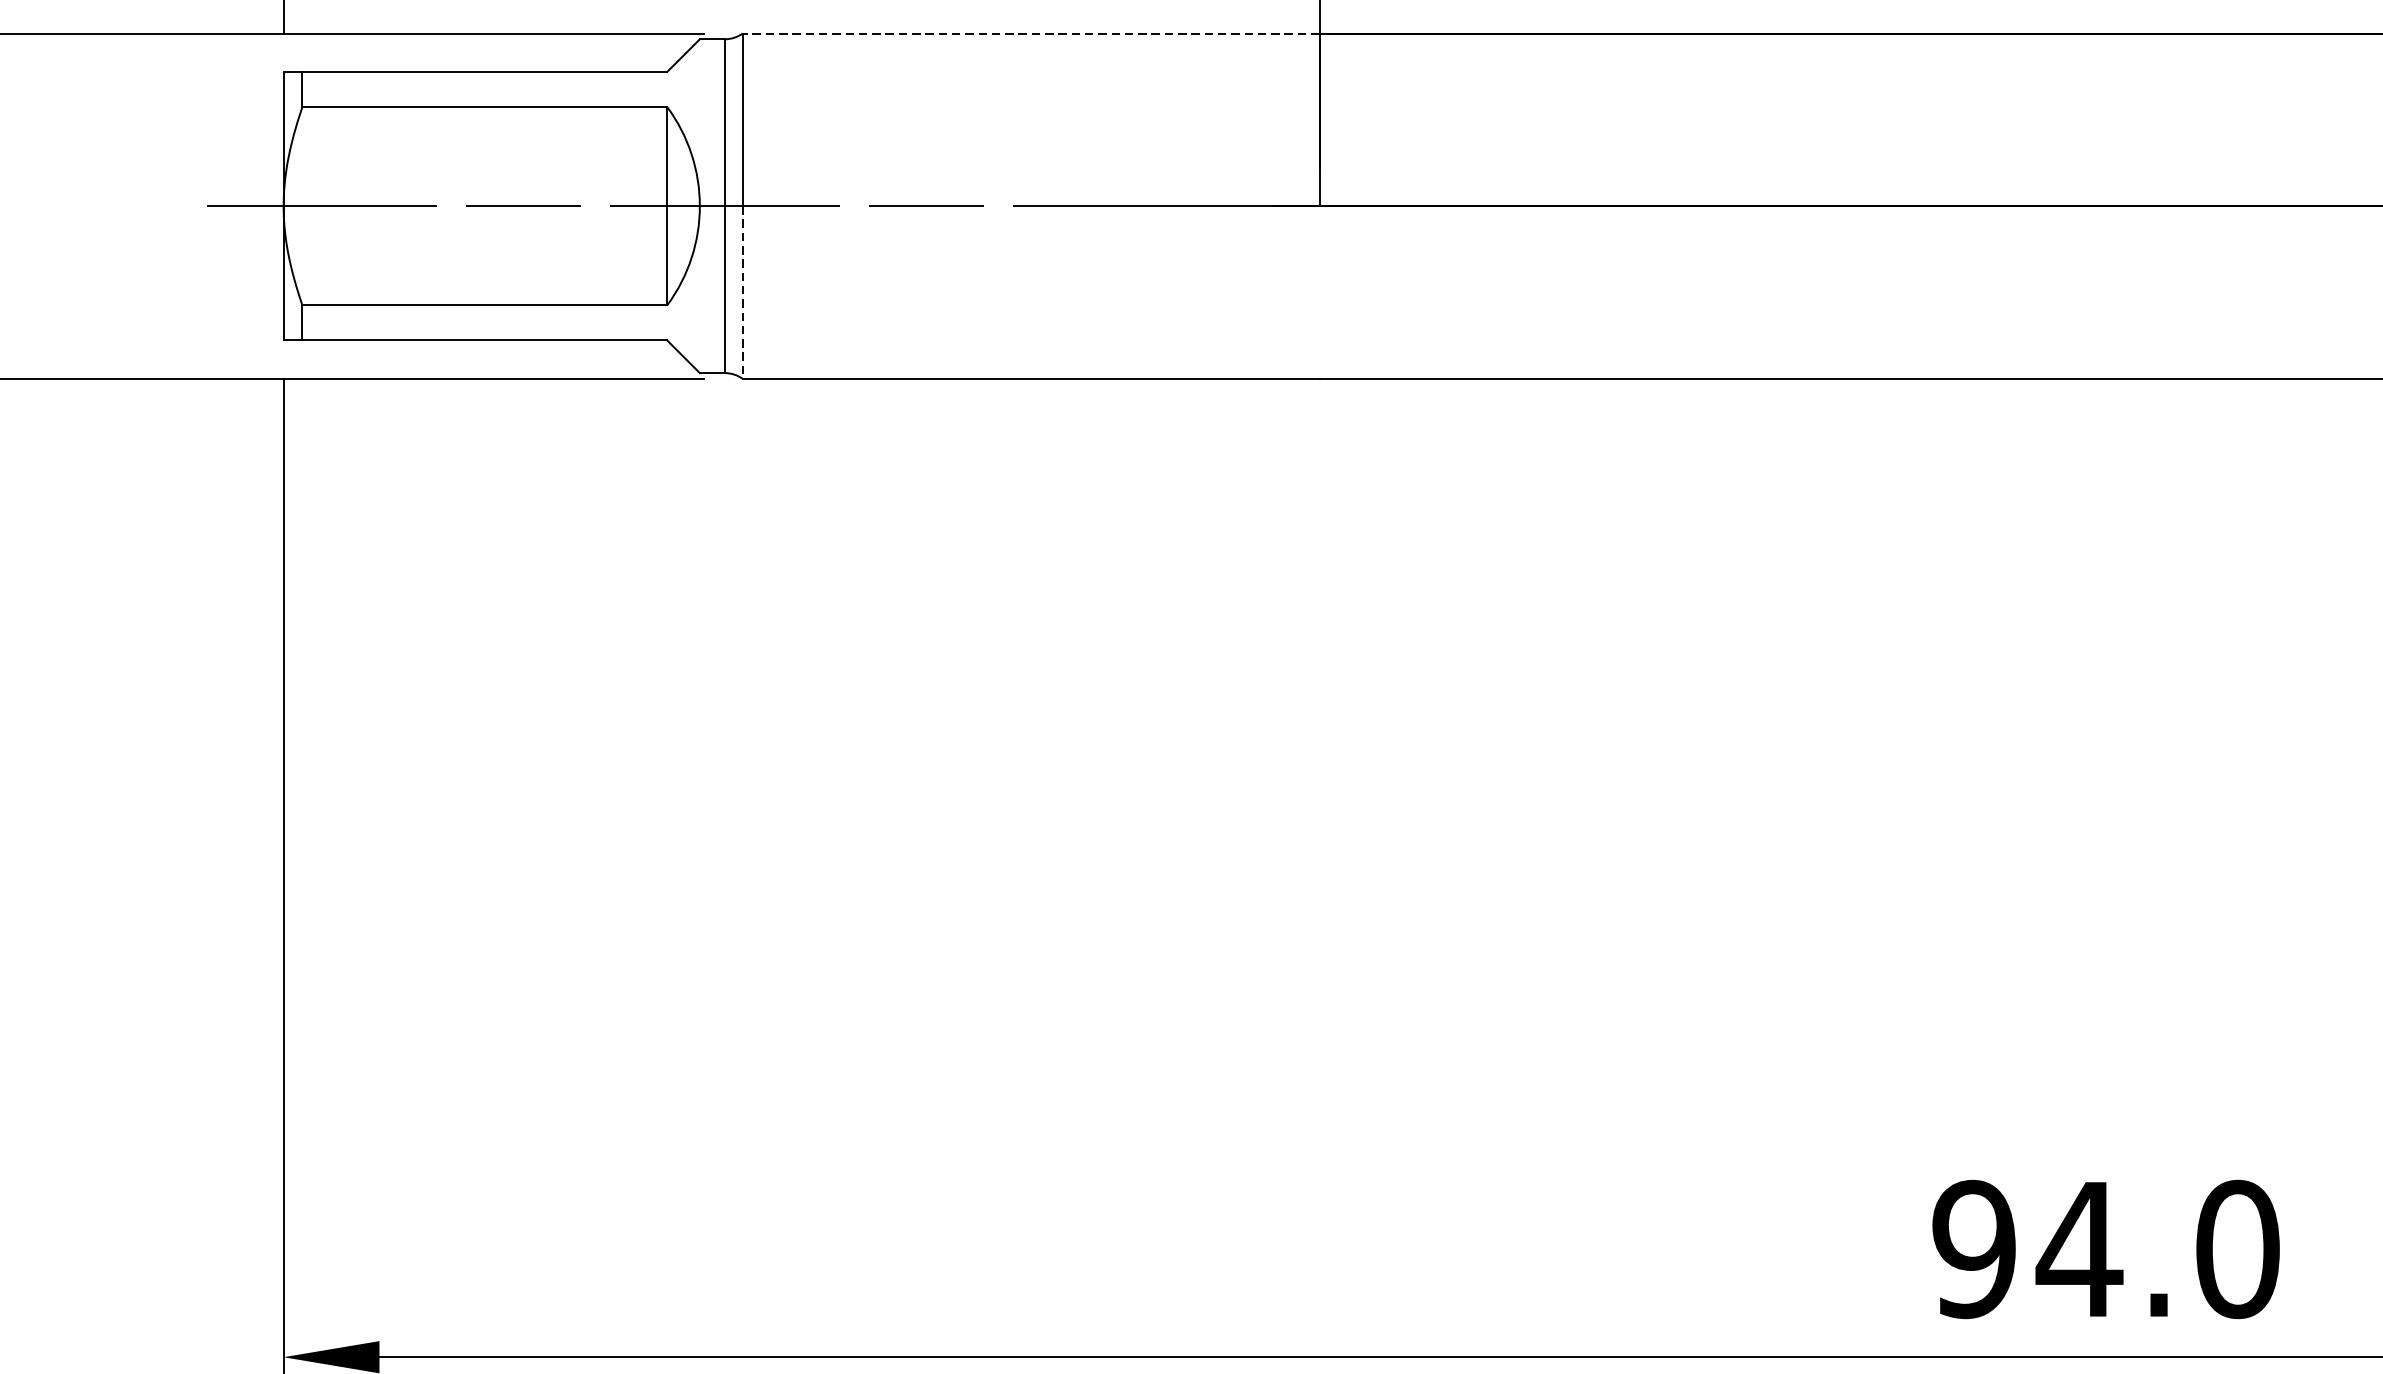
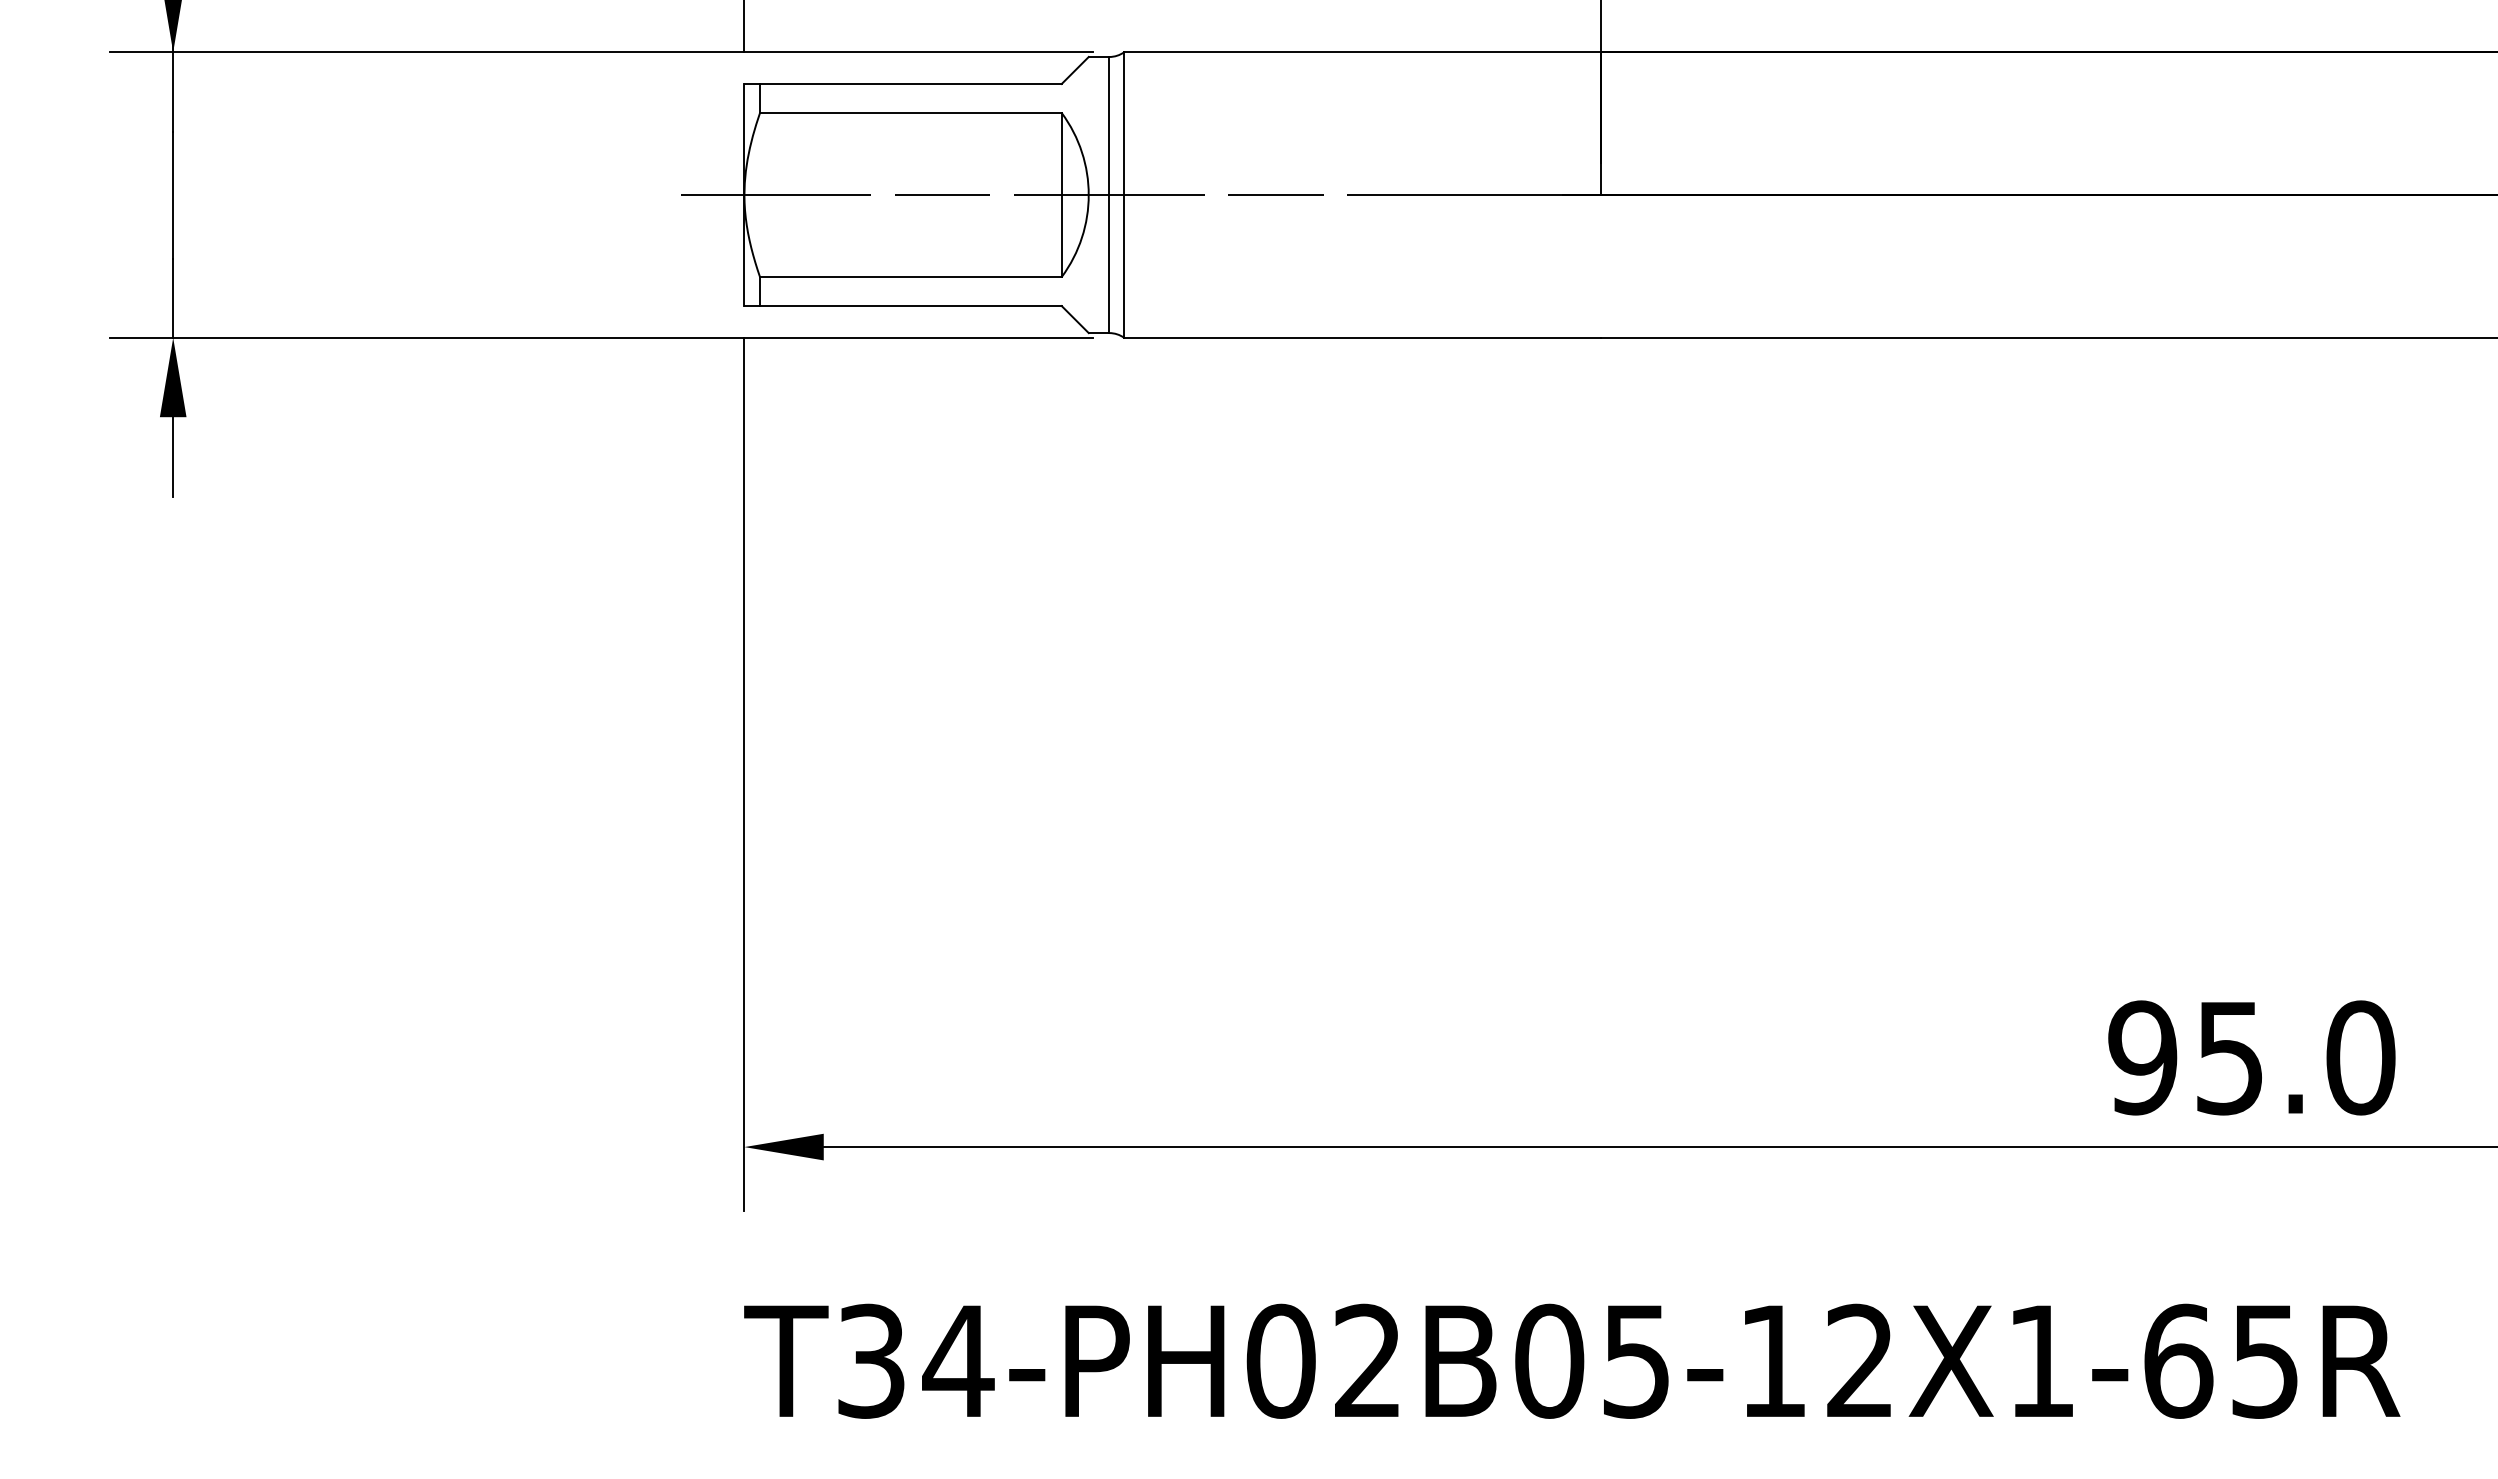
line: (1030, 33) -> (1362, 52), dashed -> solid
line: (743, 292) -> (1124, 266), dashed -> solid
text: (2079, 1250) -> (2229, 1058), 94.0 -> 95.0

